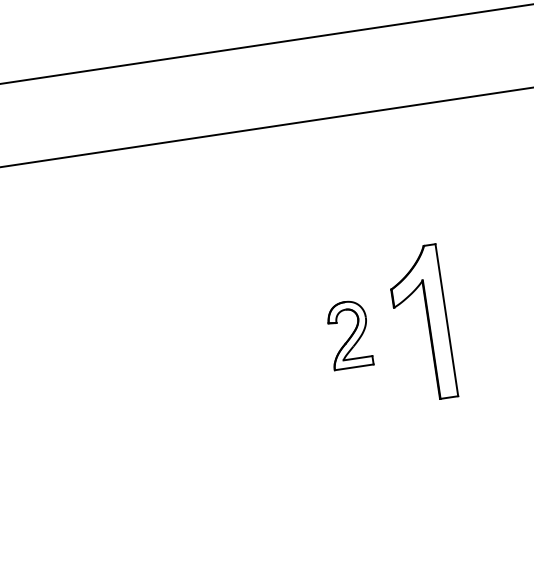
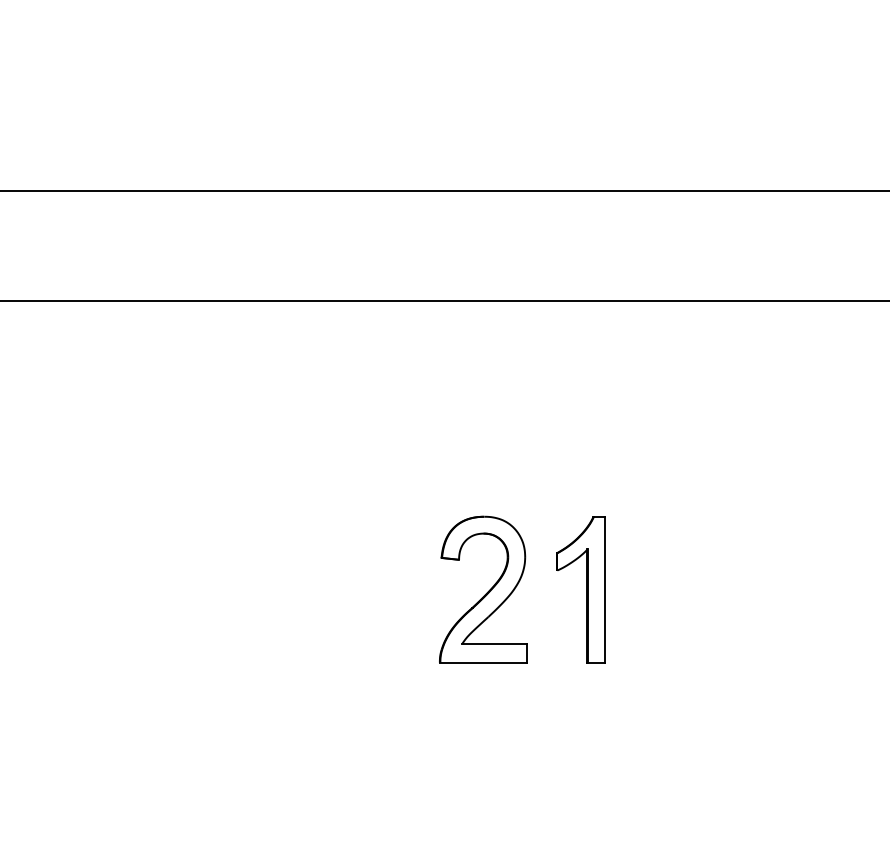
part: (421, 323) -> (580, 589), size x0.71
part: (349, 334) -> (483, 589), size x1.67

